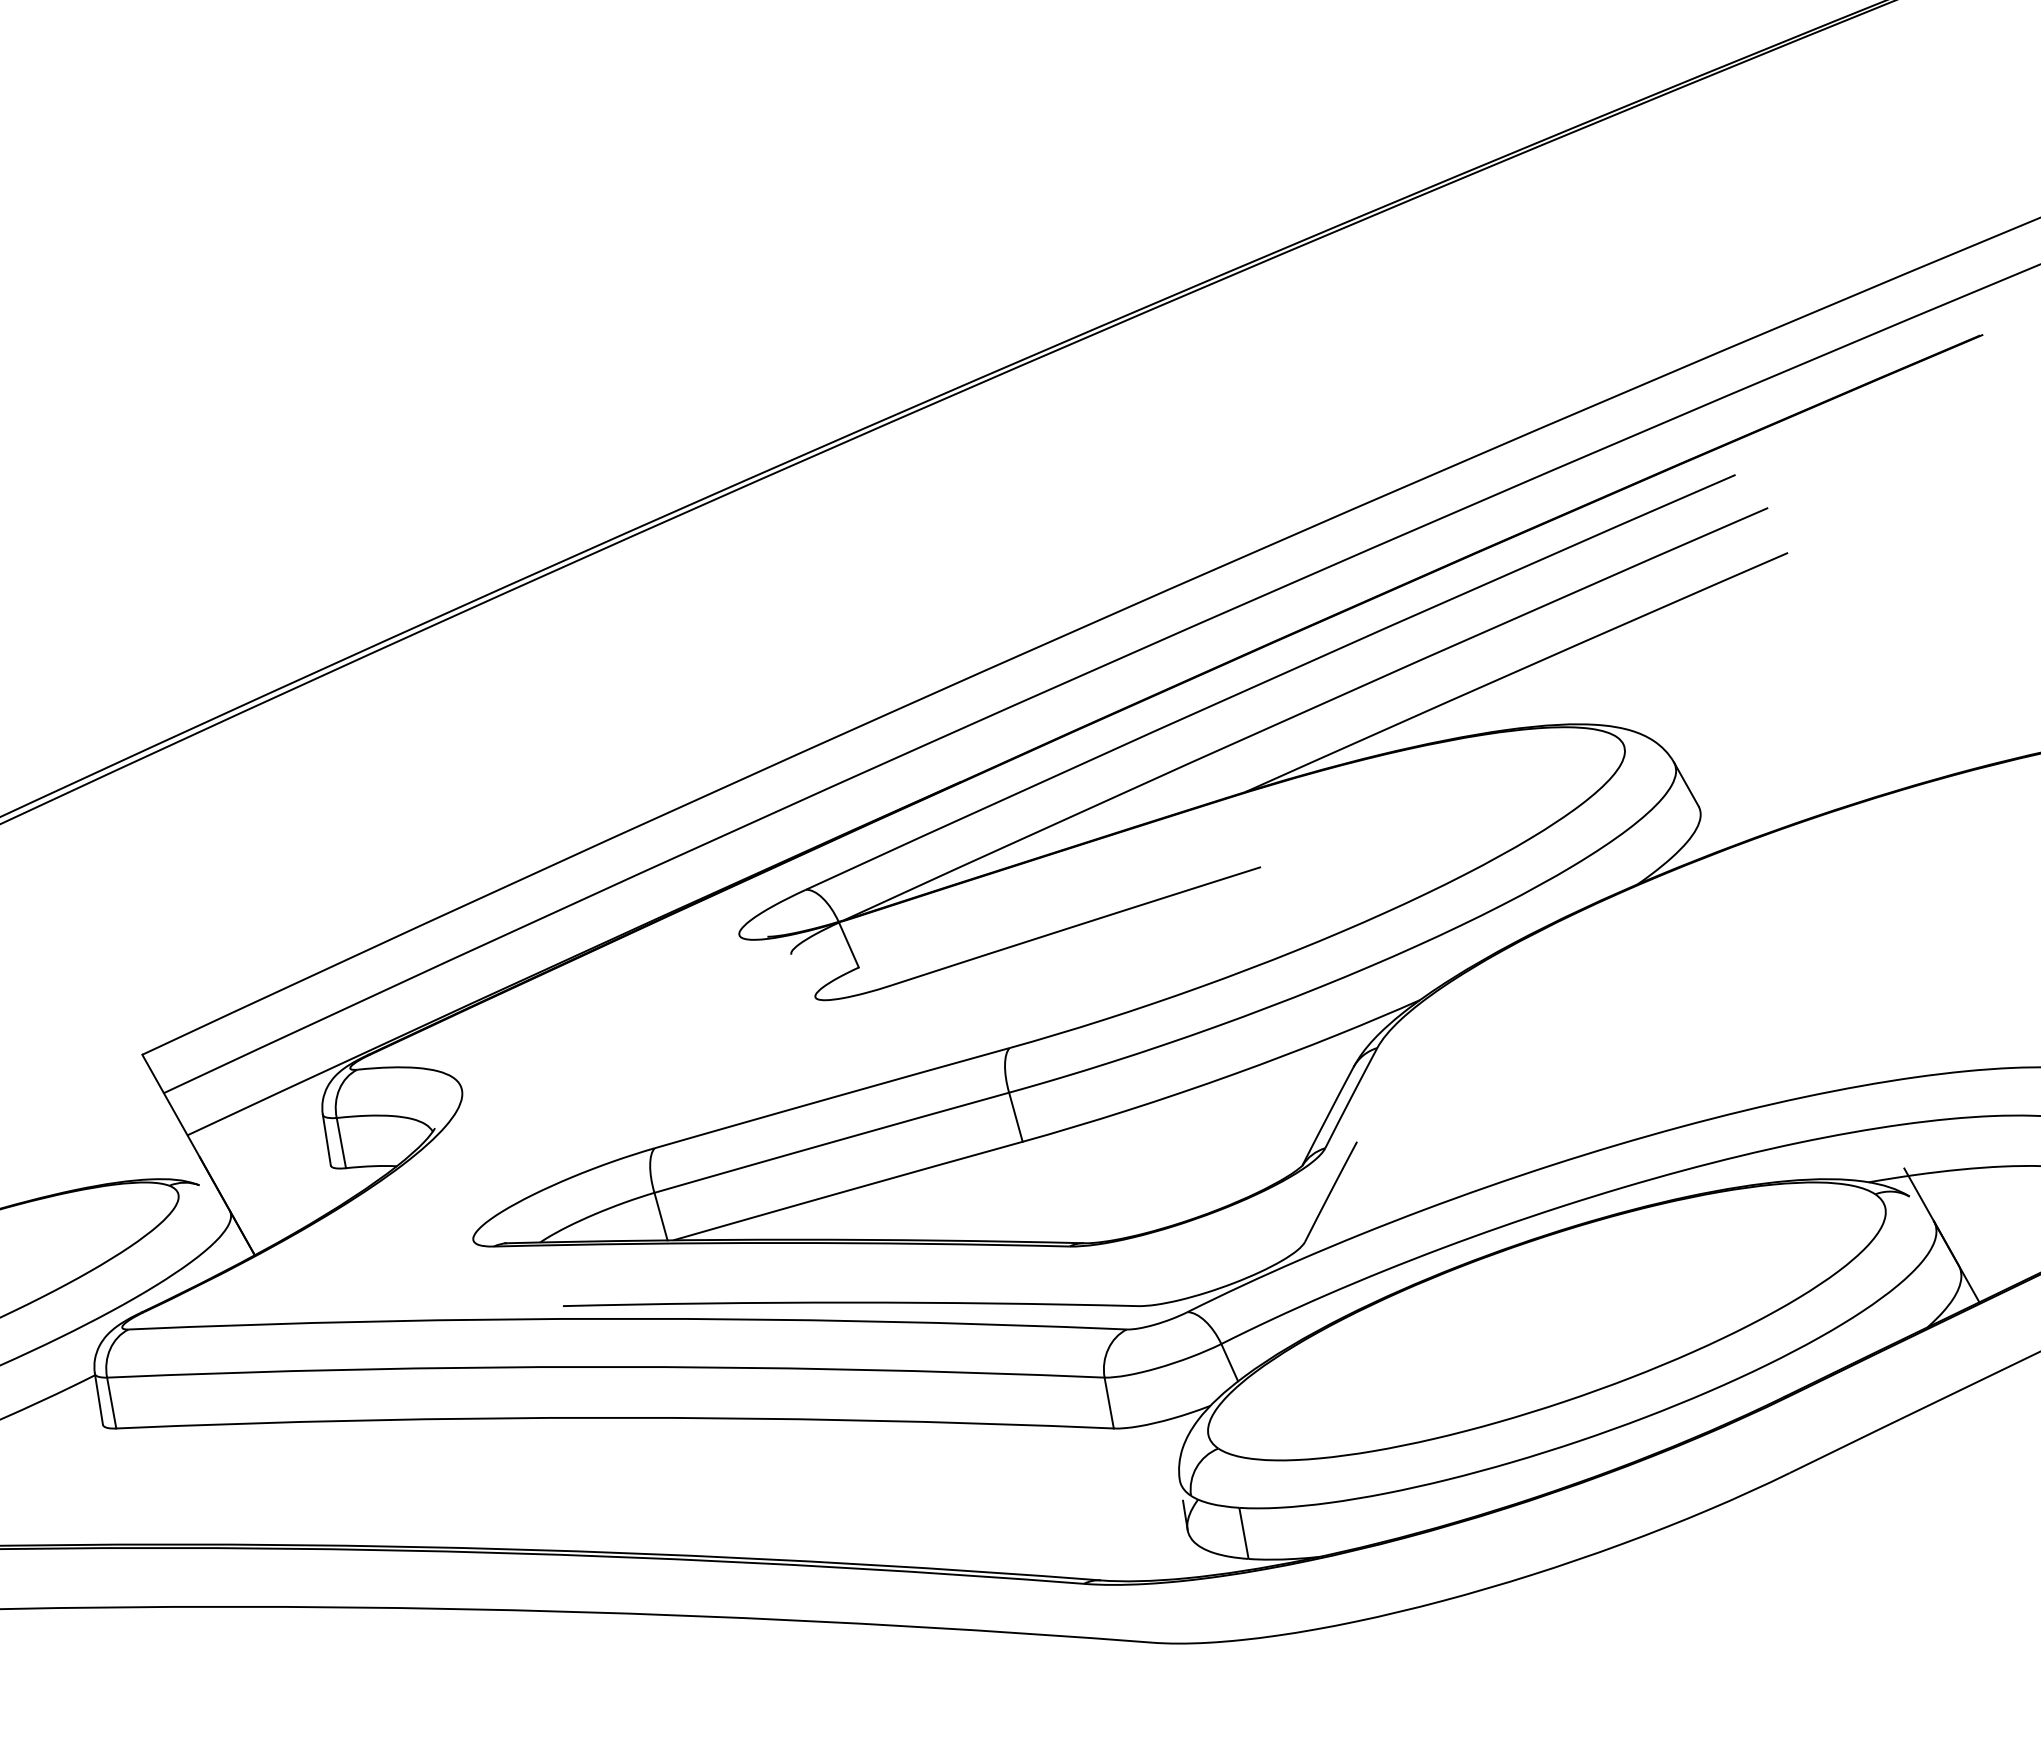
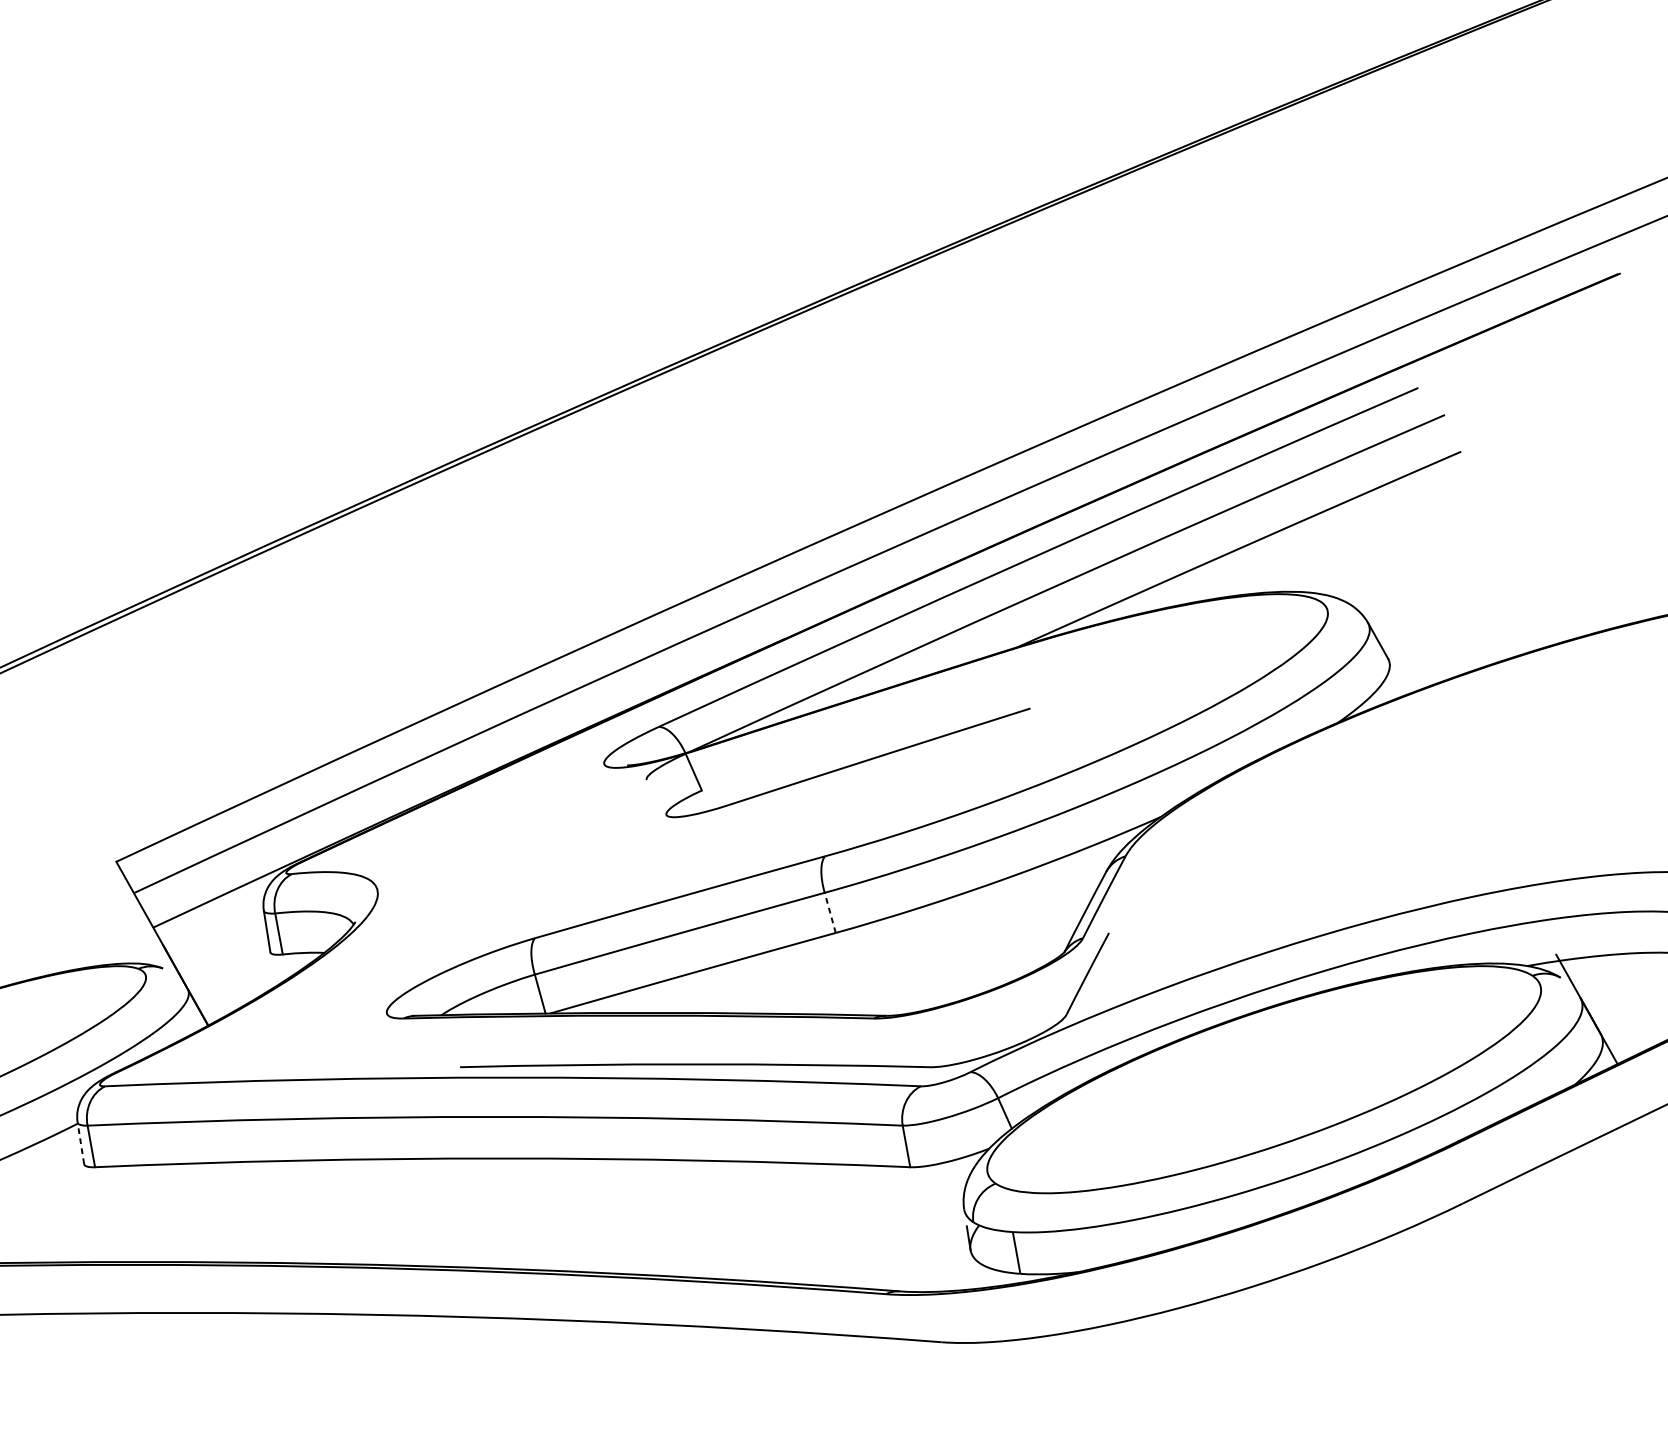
line: (1015, 1116) -> (829, 912), solid -> dashed
line: (98, 1399) -> (80, 1143), solid -> dashed

